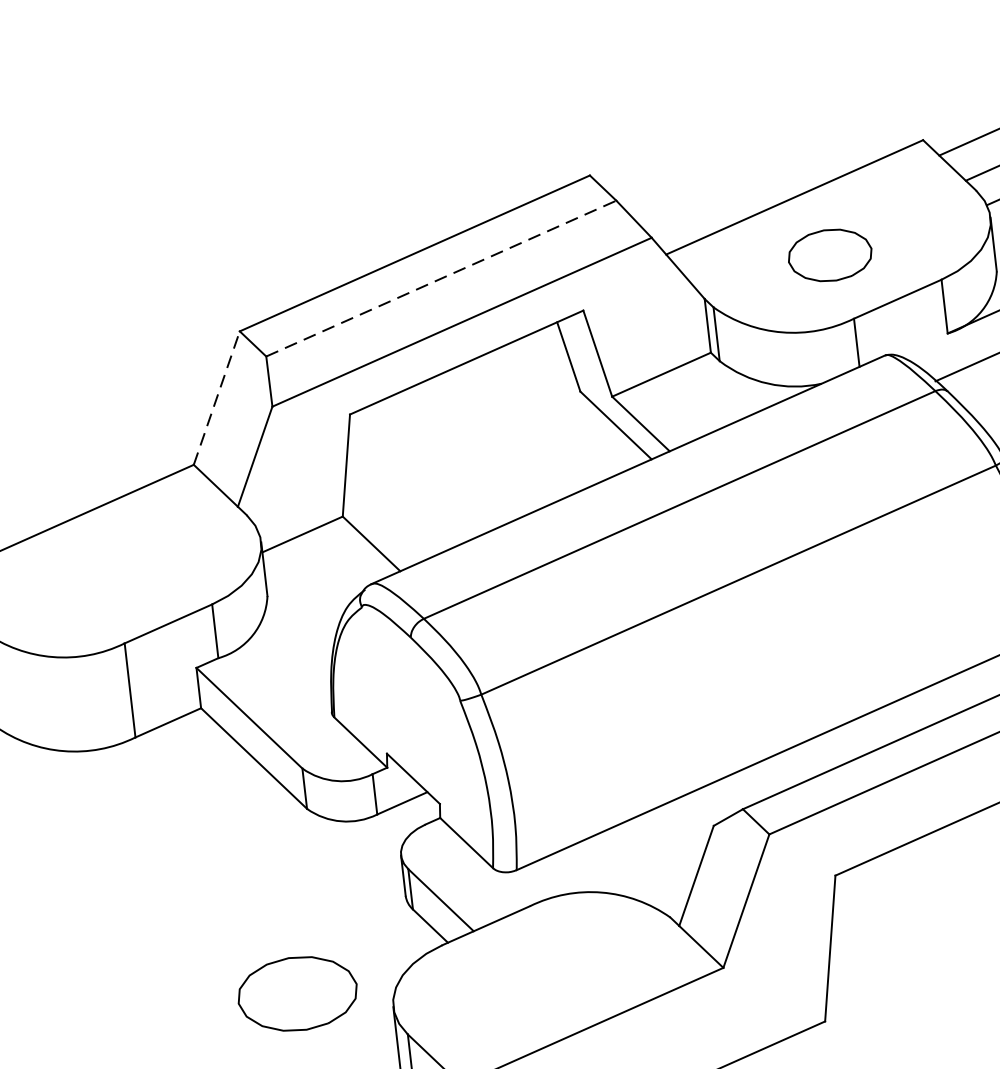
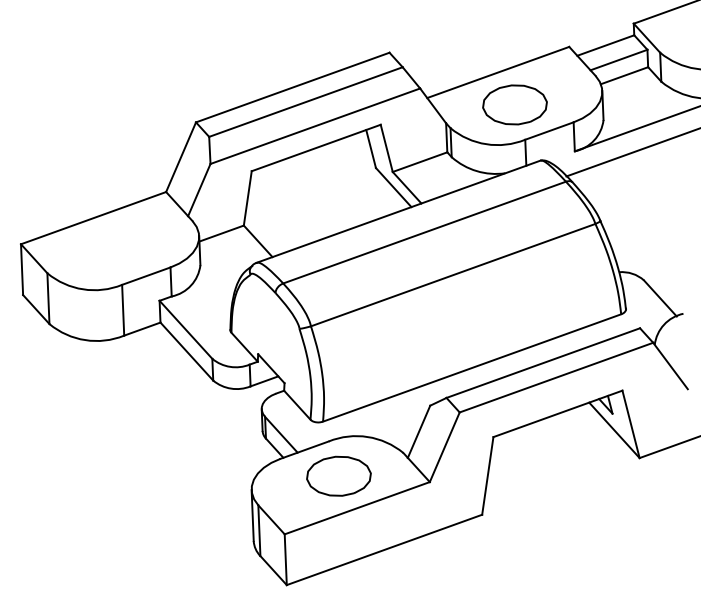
part: (829, 254) -> (514, 104), size x1.43
line: (440, 279) -> (305, 102), dashed -> solid
line: (217, 398) -> (181, 157), dashed -> solid
part: (296, 992) -> (338, 475), moved

